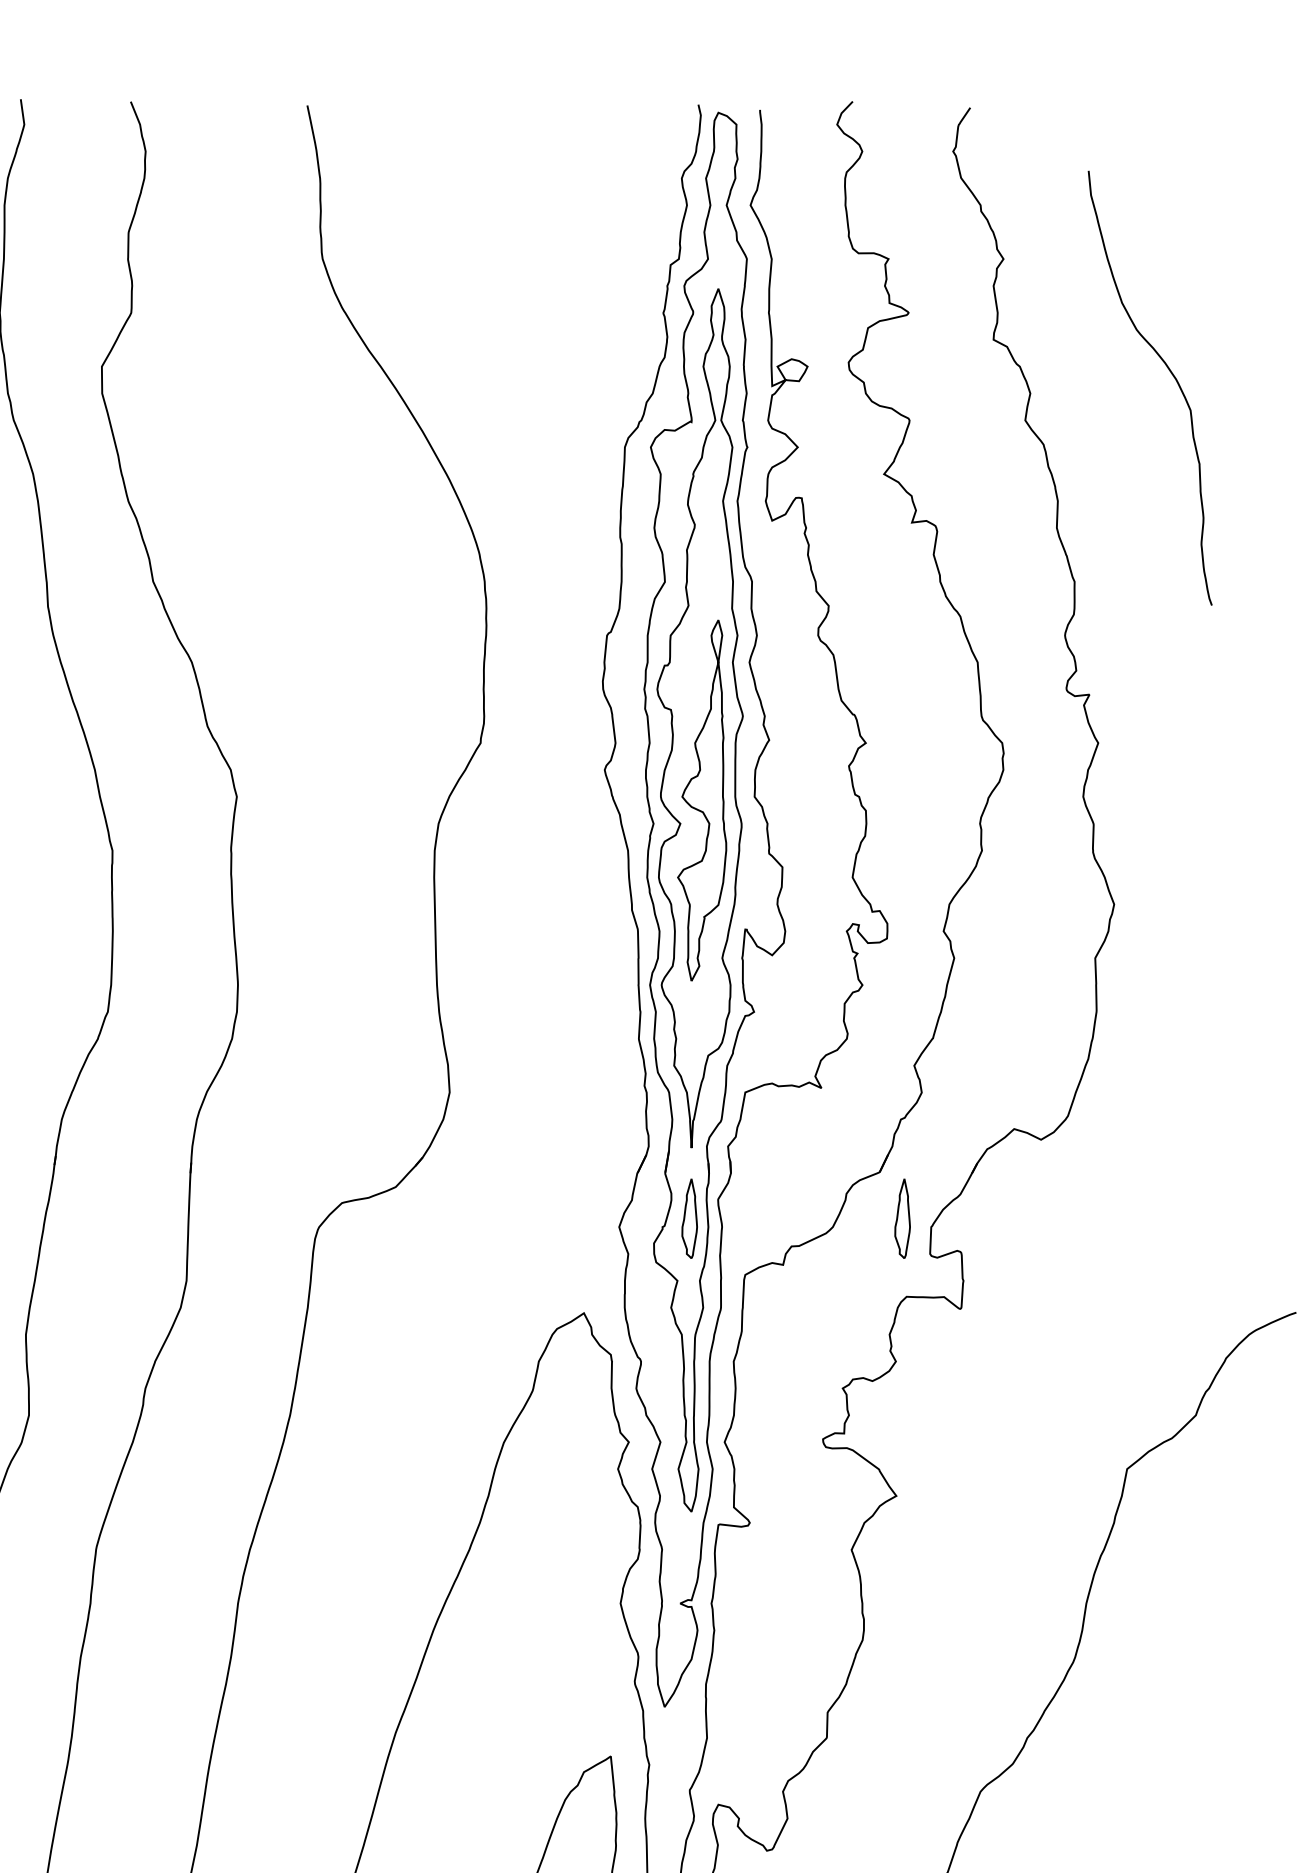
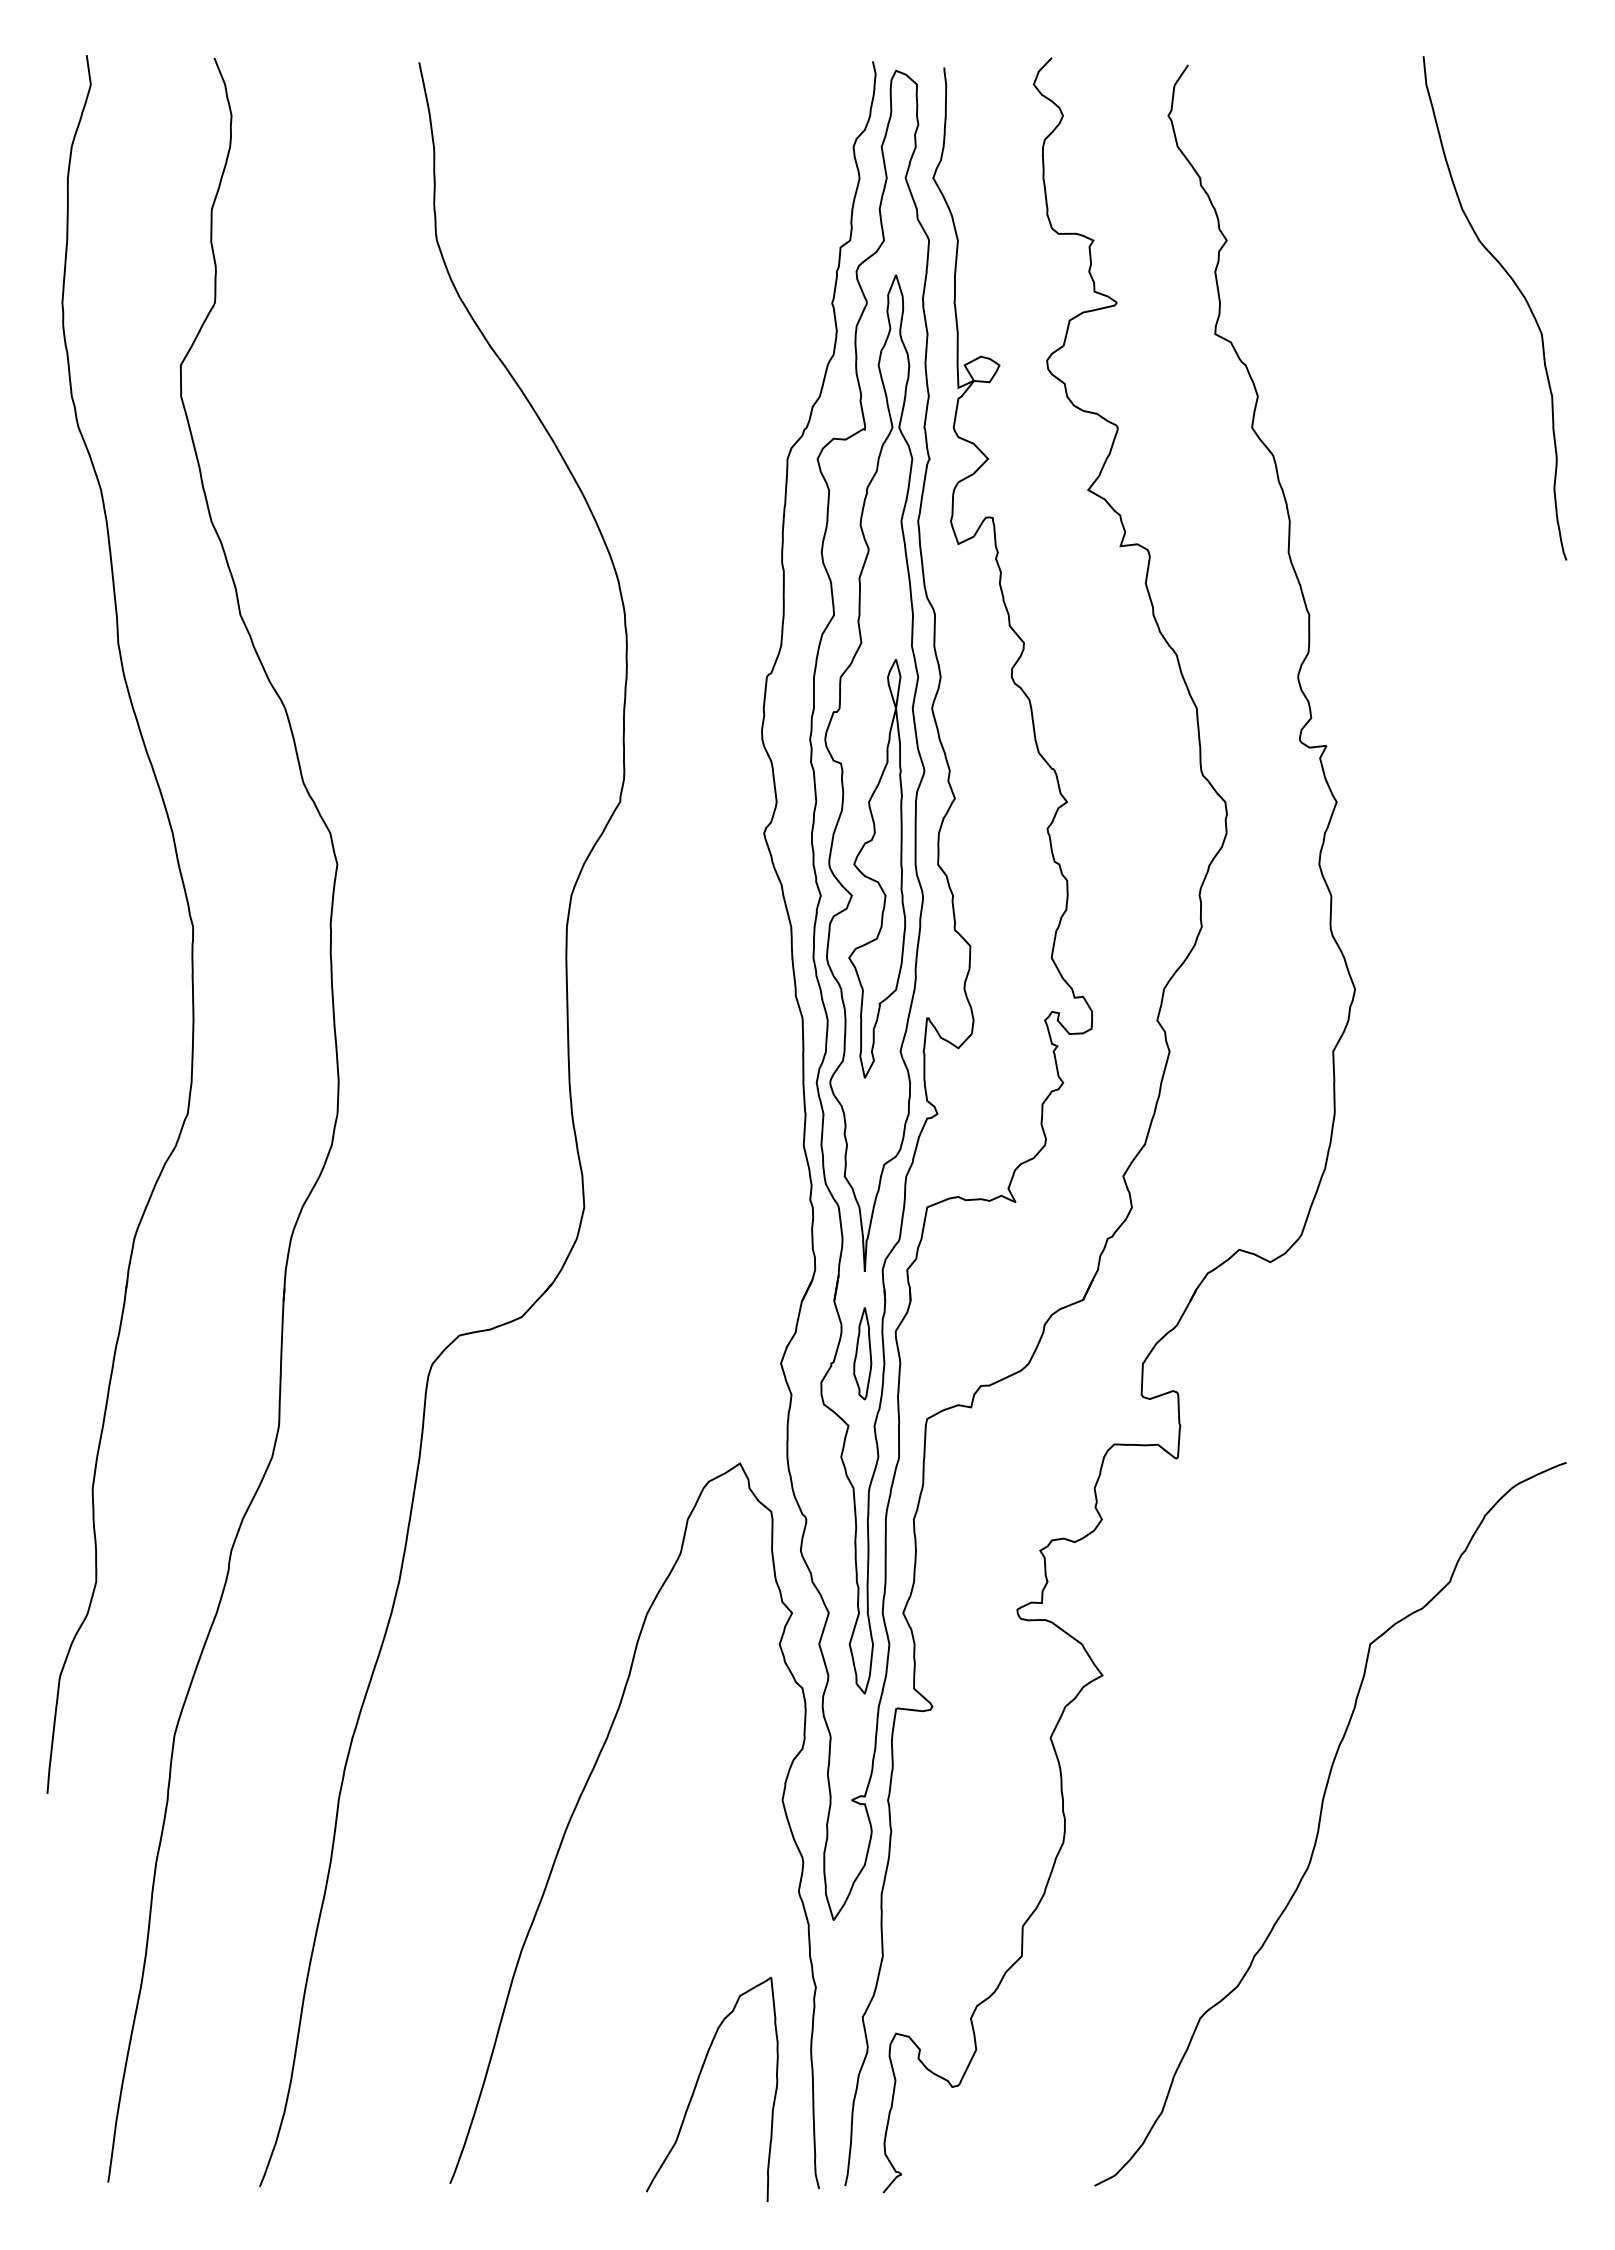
curve: (1170, 372) -> (1518, 290), moved
part: (902, 1218) -> (1109, 1353), removed

